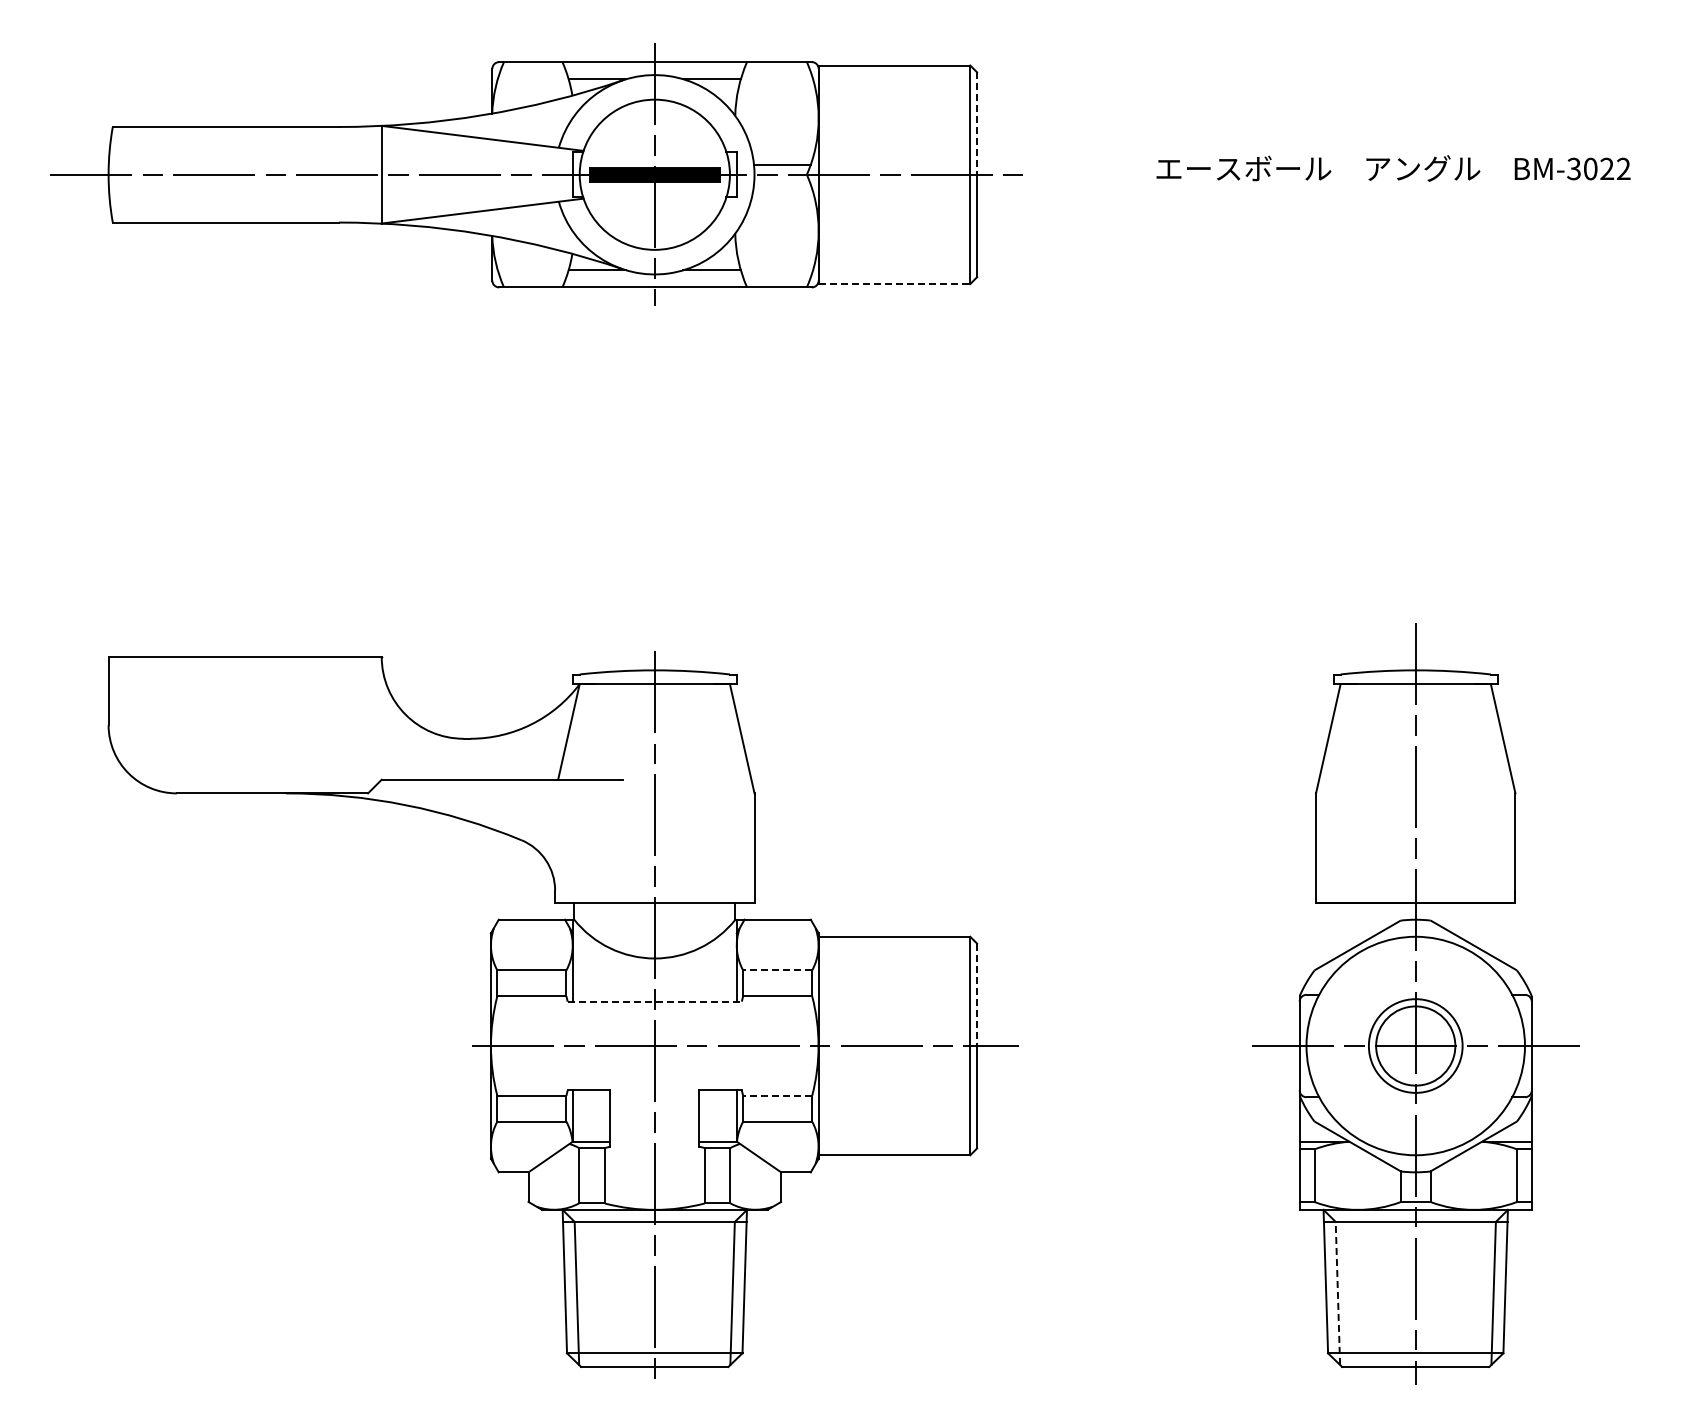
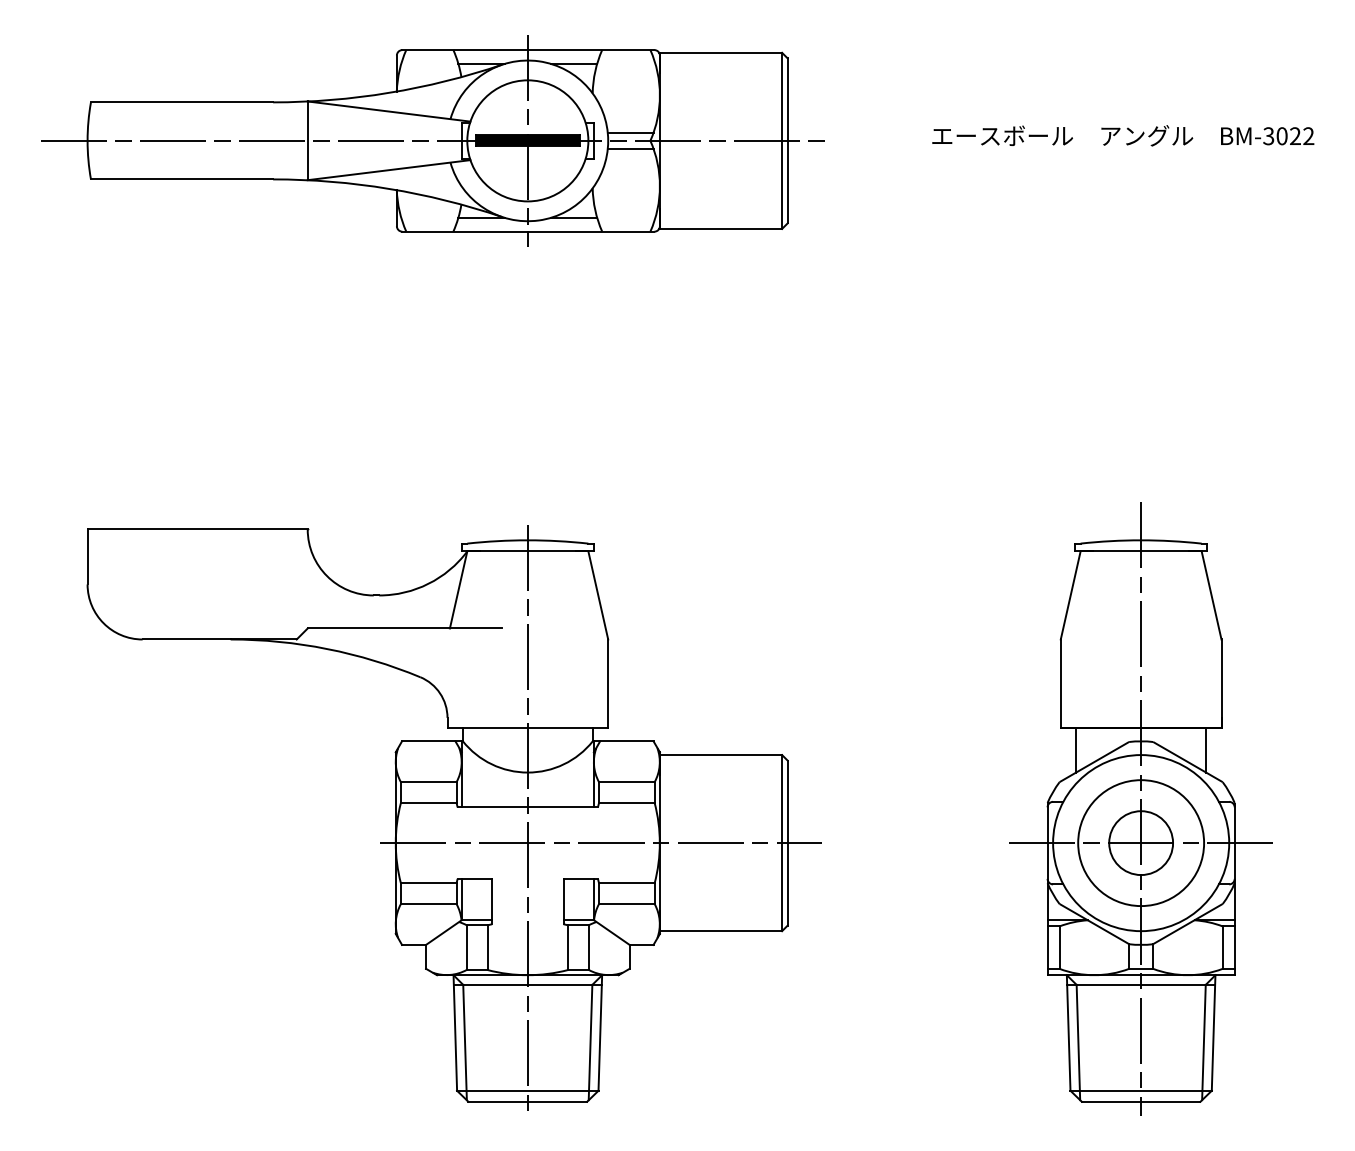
line: (977, 124) -> (787, 100), dashed -> solid
line: (781, 185) -> (629, 149), added
line: (894, 284) -> (721, 229), dashed -> solid
line: (1335, 930) -> (1076, 749), added
line: (1496, 930) -> (1206, 749), added
line: (777, 970) -> (626, 782), dashed -> solid
line: (977, 995) -> (787, 802), dashed -> solid
line: (655, 1001) -> (528, 807), dashed -> solid
circle: (1415, 1045) -> (1140, 842), size x1.67
line: (777, 1095) -> (626, 882), dashed -> solid
line: (1337, 1293) -> (1078, 1042), dashed -> solid

